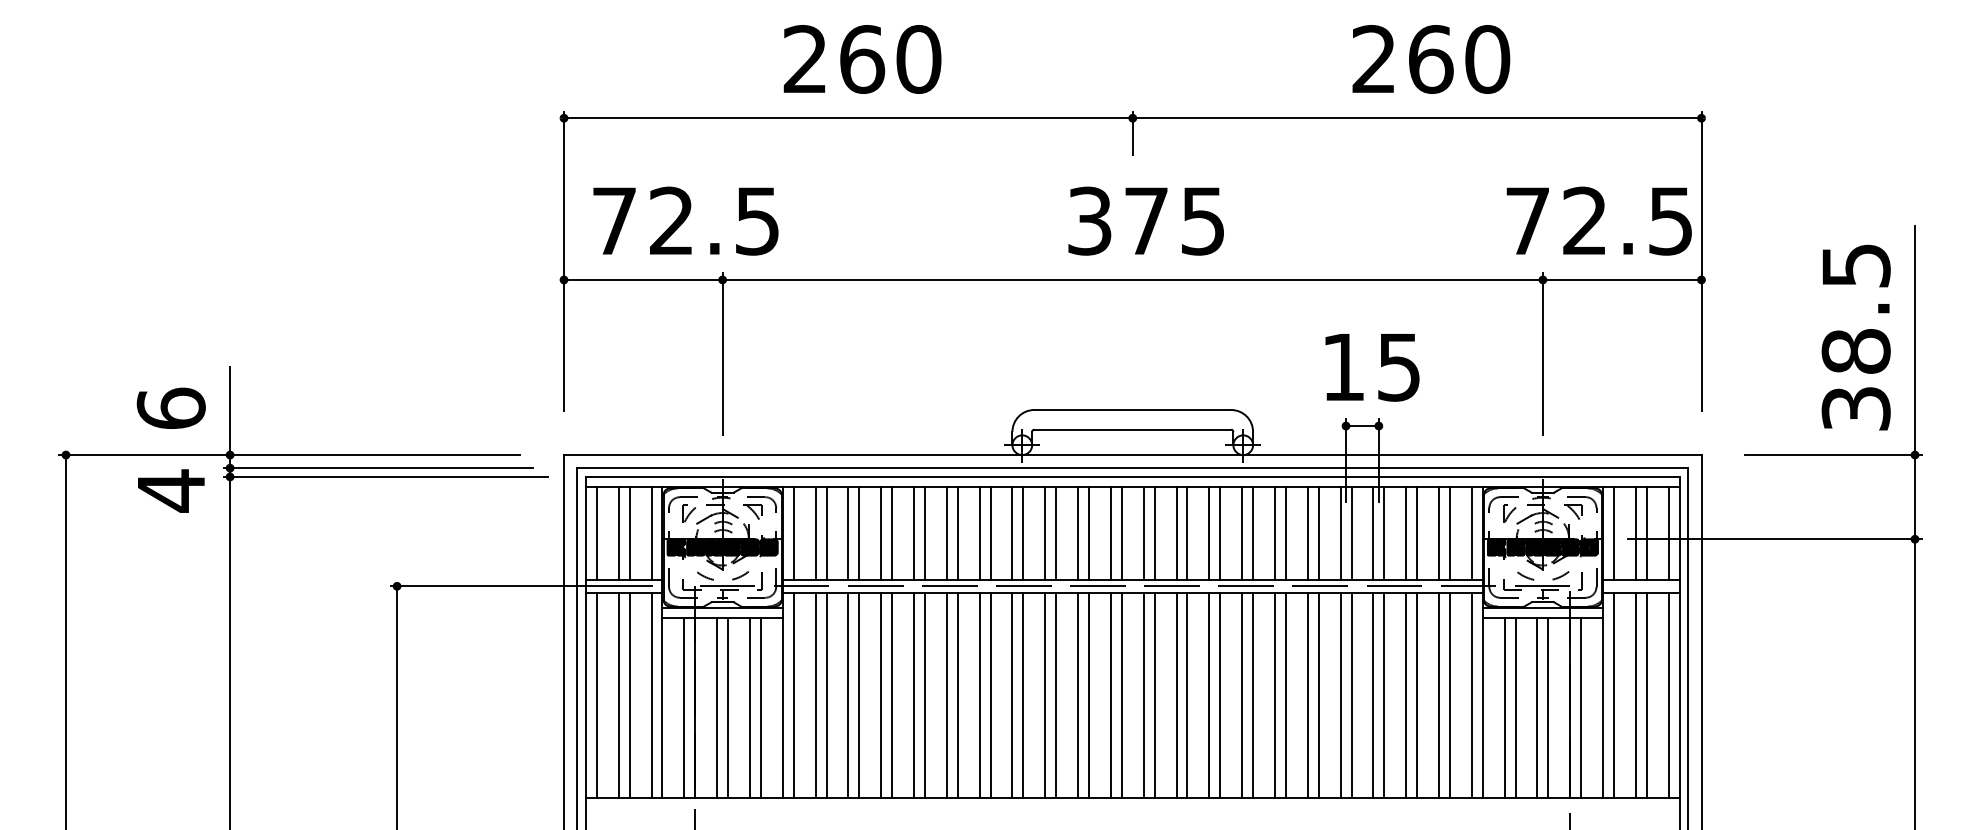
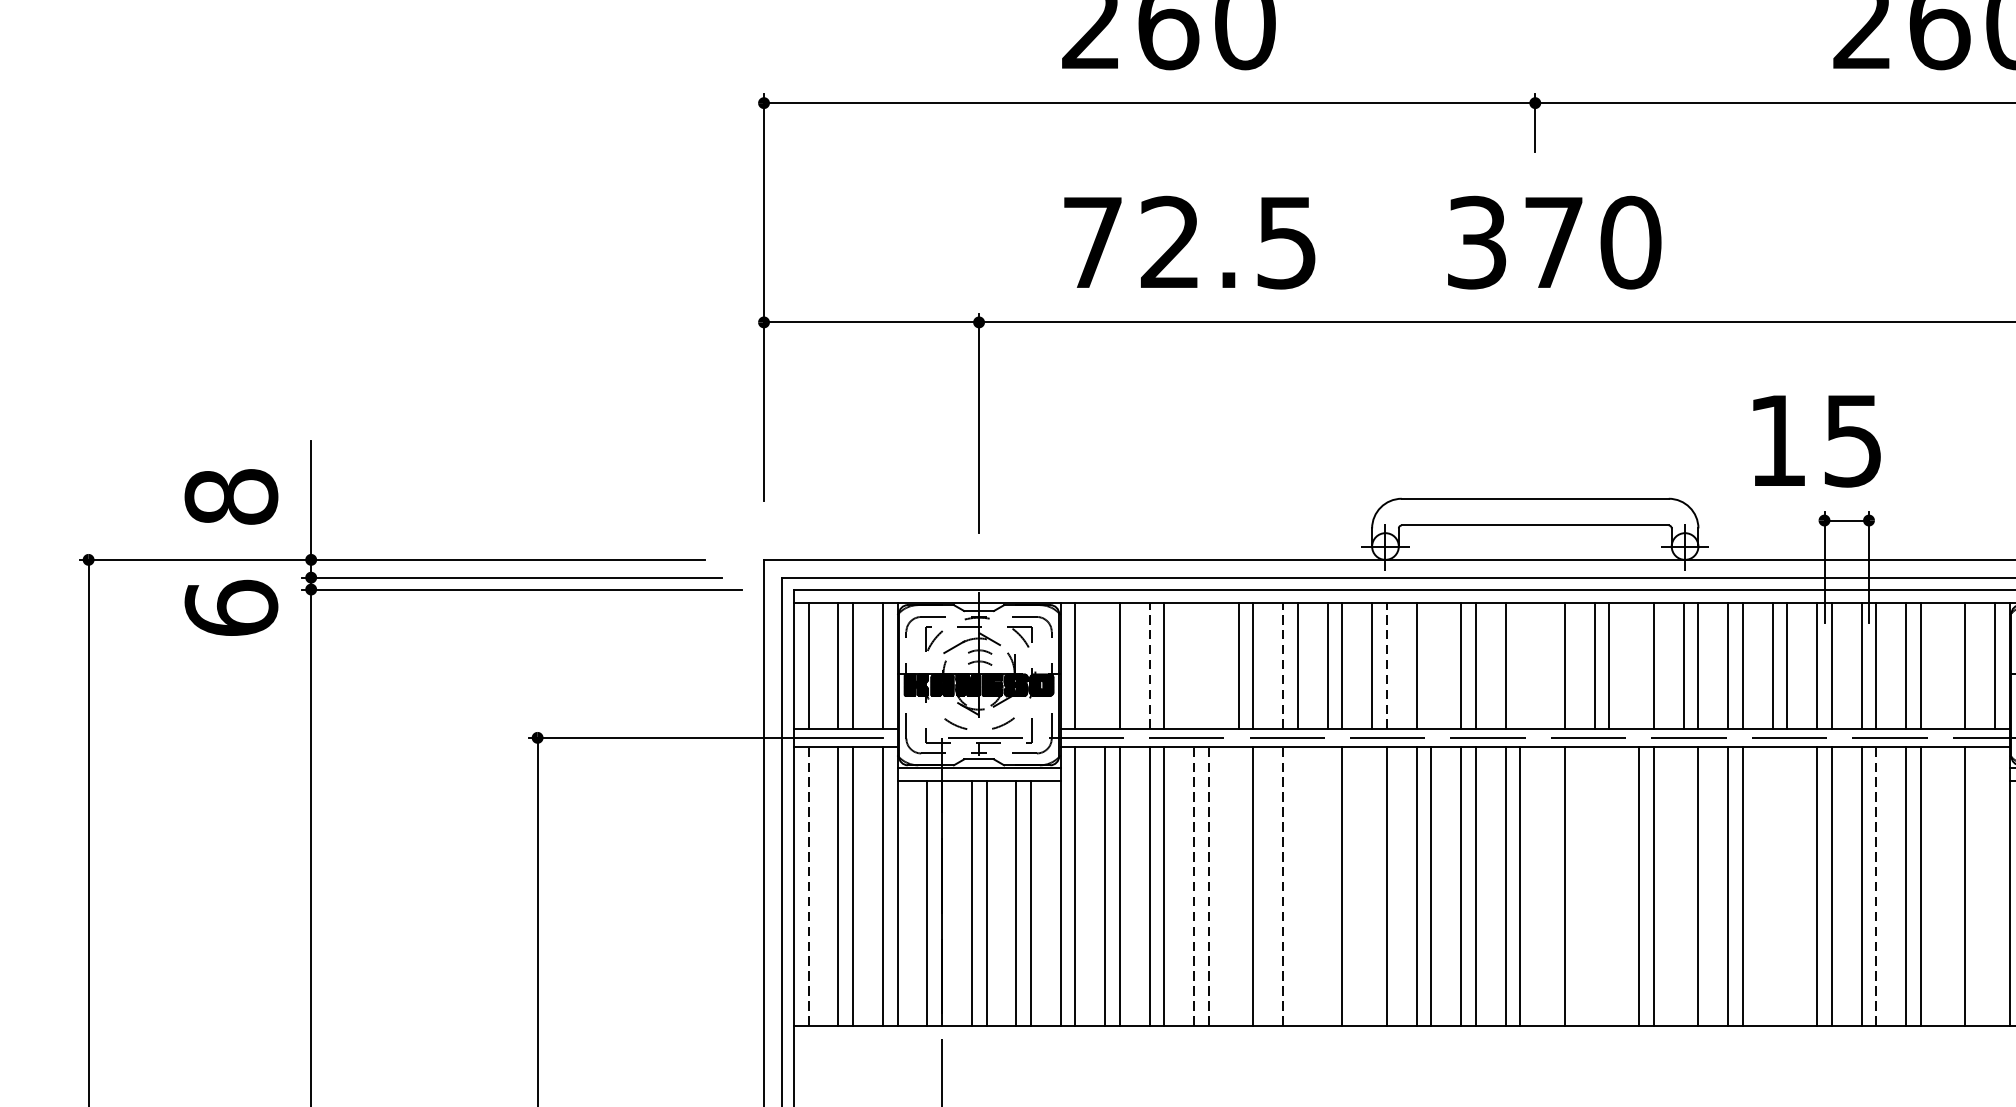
text: (685, 220) -> (1189, 241), moved
text: (1203, 220) -> (1631, 241), 375 -> 370
text: (1372, 367) -> (1816, 441), moved
text: (170, 408) -> (230, 496), 6 -> 8
text: (170, 490) -> (230, 607), 4 -> 6
line: (815, 532) -> (1105, 664), removed
line: (848, 532) -> (1149, 664), solid -> dashed
line: (881, 532) -> (1194, 664), removed
line: (892, 532) -> (1209, 664), removed
line: (946, 532) -> (1282, 664), solid -> dashed
line: (1023, 532) -> (1387, 664), solid -> dashed
line: (1056, 532) -> (1431, 664), removed
line: (1121, 532) -> (1519, 664), removed
line: (1143, 532) -> (1549, 664), removed
line: (1209, 532) -> (1639, 664), removed
line: (1439, 532) -> (1951, 664), removed
line: (596, 695) -> (808, 885), solid -> dashed
line: (881, 695) -> (1194, 885), solid -> dashed
line: (892, 695) -> (1209, 885), solid -> dashed
line: (914, 695) -> (1239, 885), removed
line: (946, 695) -> (1282, 885), solid -> dashed
line: (957, 695) -> (1297, 885), removed
line: (979, 695) -> (1327, 885), removed
line: (1012, 695) -> (1372, 885), removed
line: (1143, 695) -> (1549, 885), removed
line: (1176, 695) -> (1594, 885), removed
line: (1187, 695) -> (1609, 885), removed
line: (1242, 695) -> (1684, 885), removed
line: (1307, 695) -> (1772, 885), removed
line: (1318, 695) -> (1787, 885), removed
line: (1384, 695) -> (1876, 885), solid -> dashed
line: (1439, 695) -> (1951, 885), removed
line: (1471, 695) -> (1994, 885), removed

